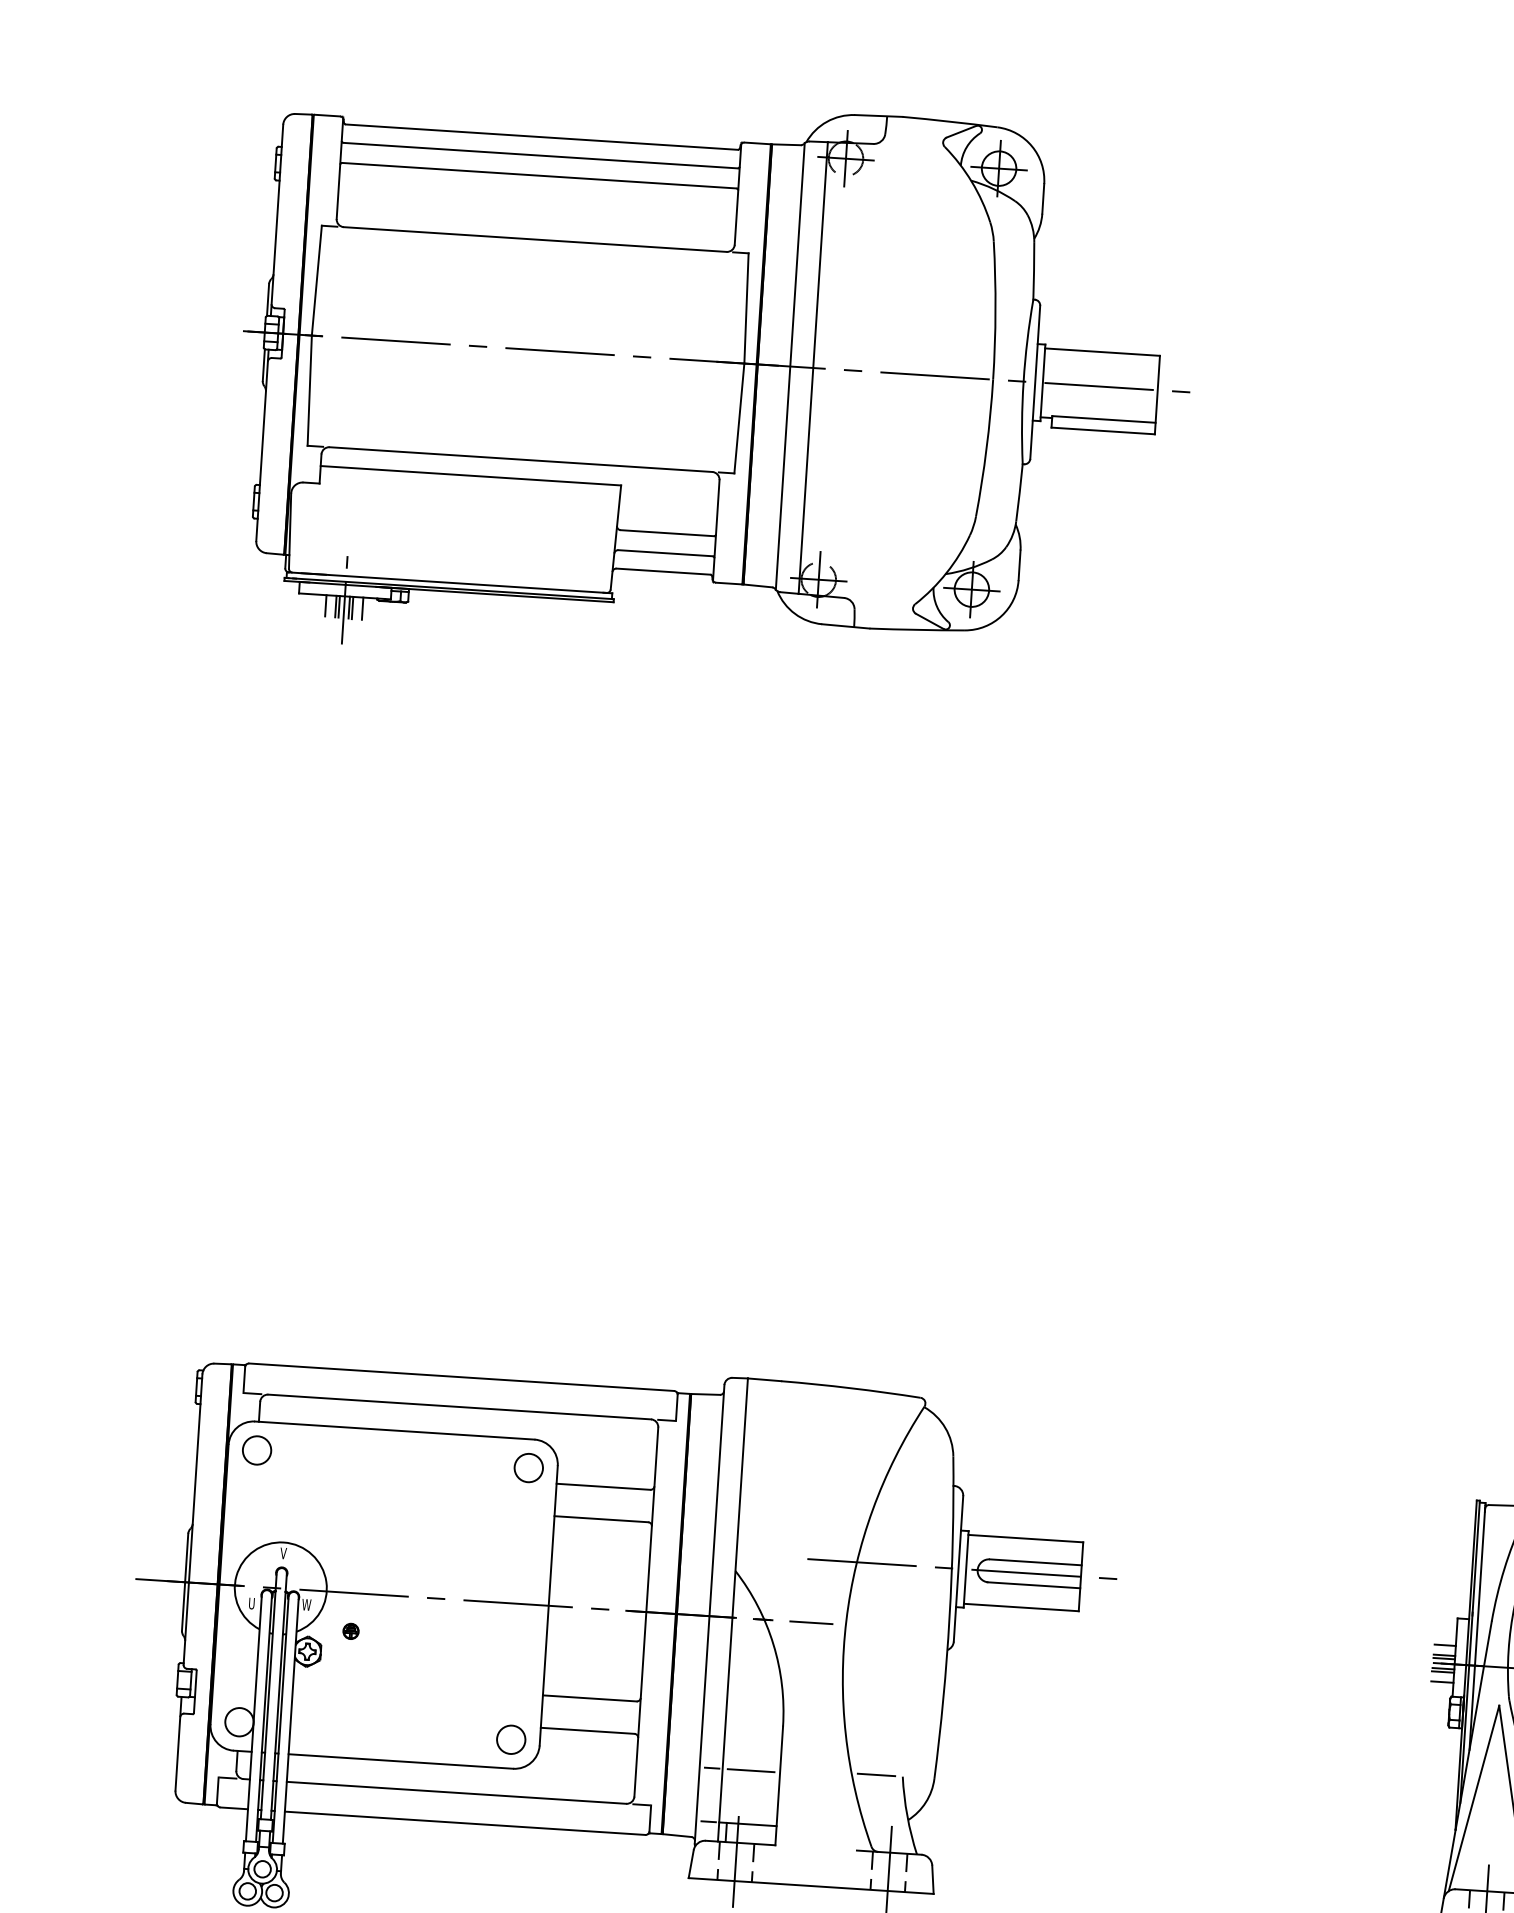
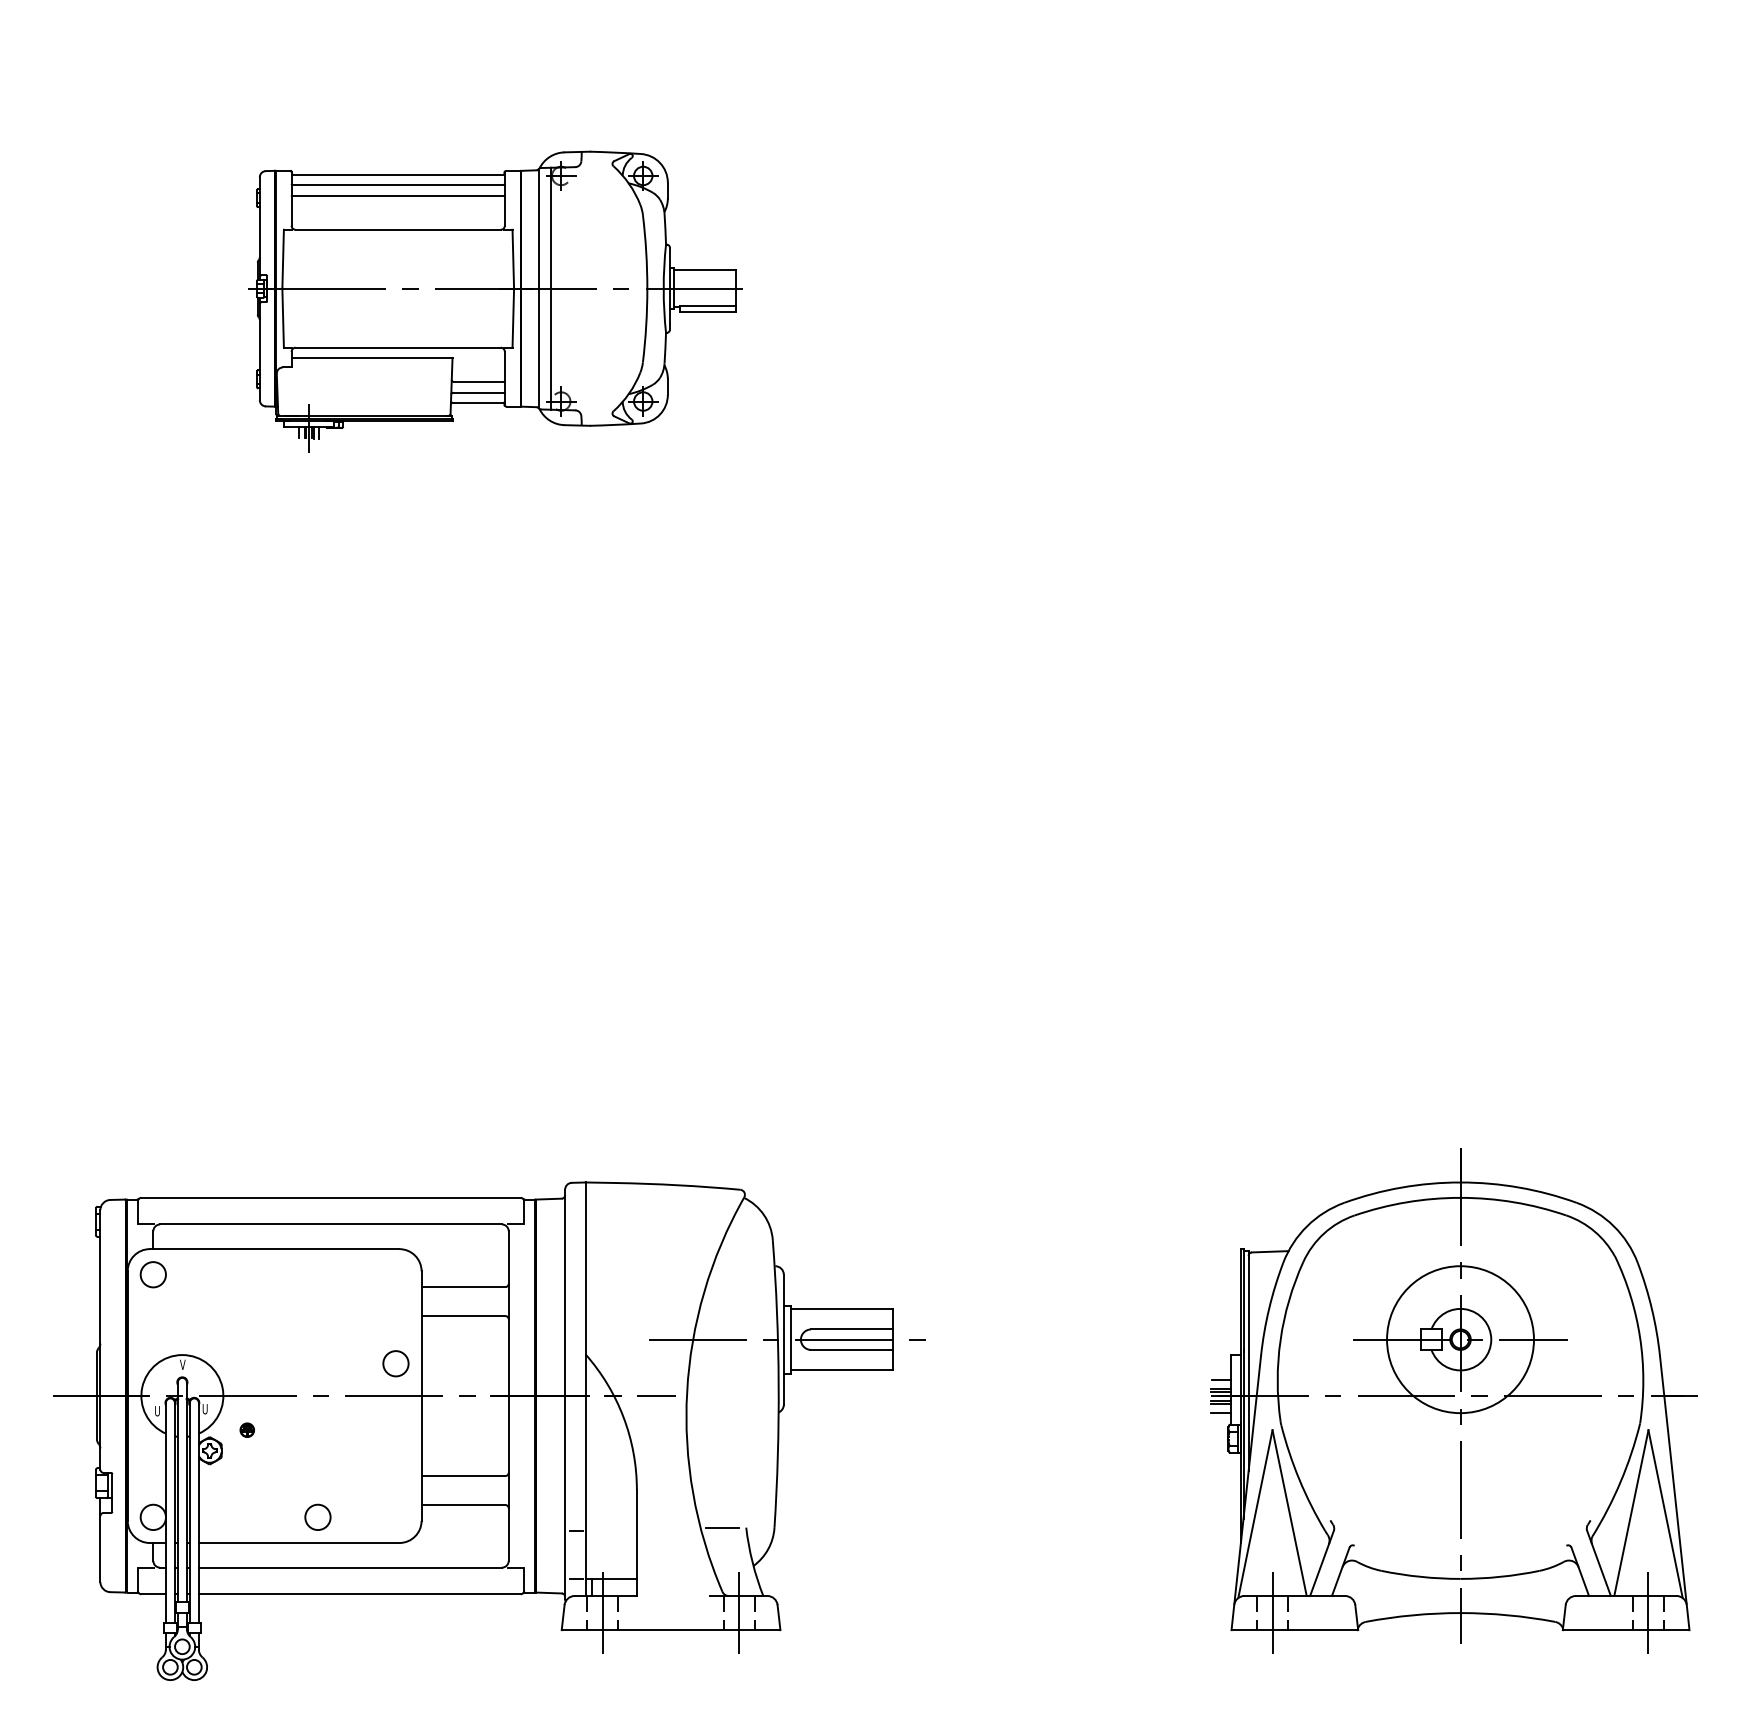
part: (714, 385) -> (498, 301), size x0.6
circle: (528, 1467) -> (395, 1363), moved
text: (306, 1605) -> (206, 1409), W -> U
circle: (510, 1738) -> (317, 1516), moved
line: (750, 1771) -> (610, 1531), removed

